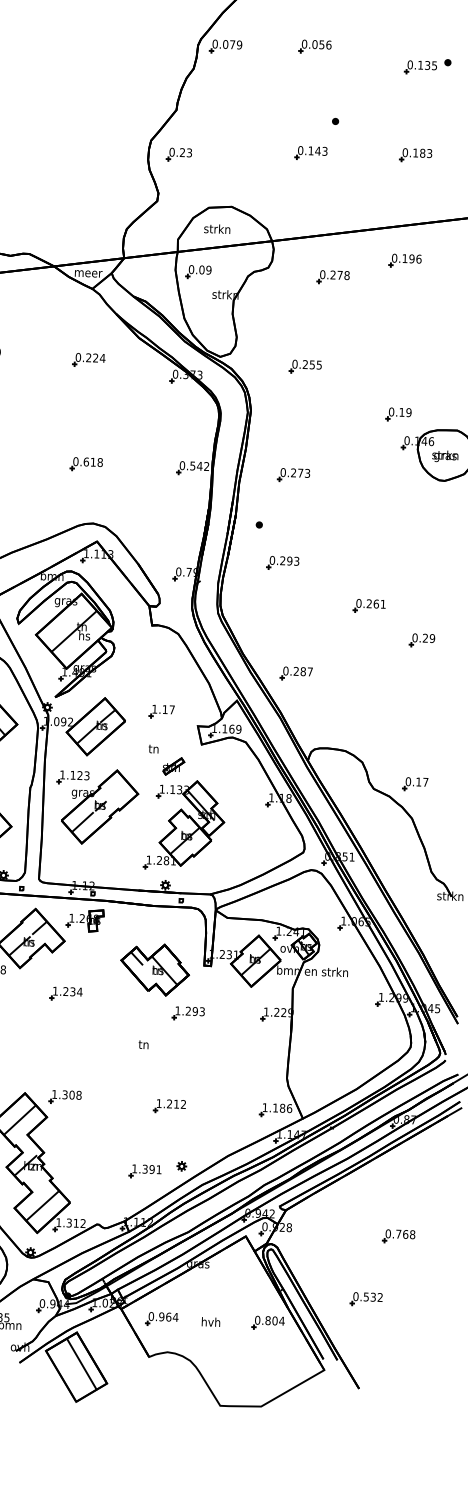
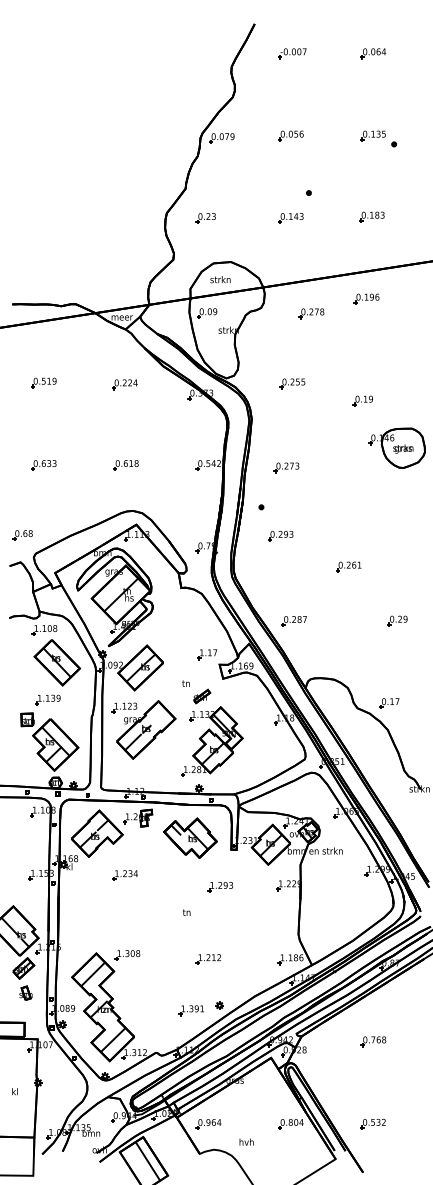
part: (419, 66) -> (372, 135), moved
part: (178, 155) -> (205, 218), moved
part: (397, 413) -> (362, 400), moved
part: (421, 639) -> (397, 620), moved
part: (162, 711) -> (207, 654), moved
part: (155, 968) -> (190, 837), moved
part: (398, 1236) -> (373, 1041), moved
part: (365, 1299) -> (372, 1124), moved
text: (210, 1321) -> (246, 1141), moved

